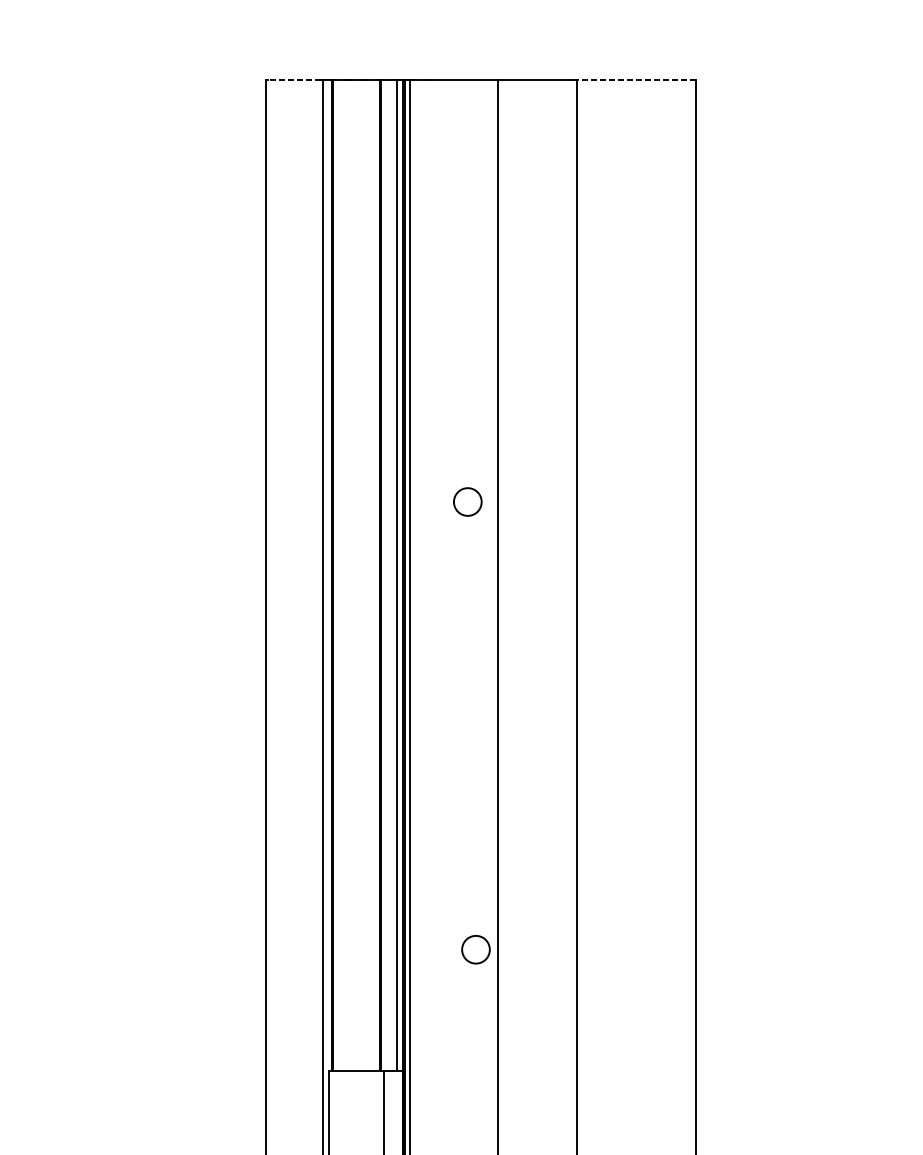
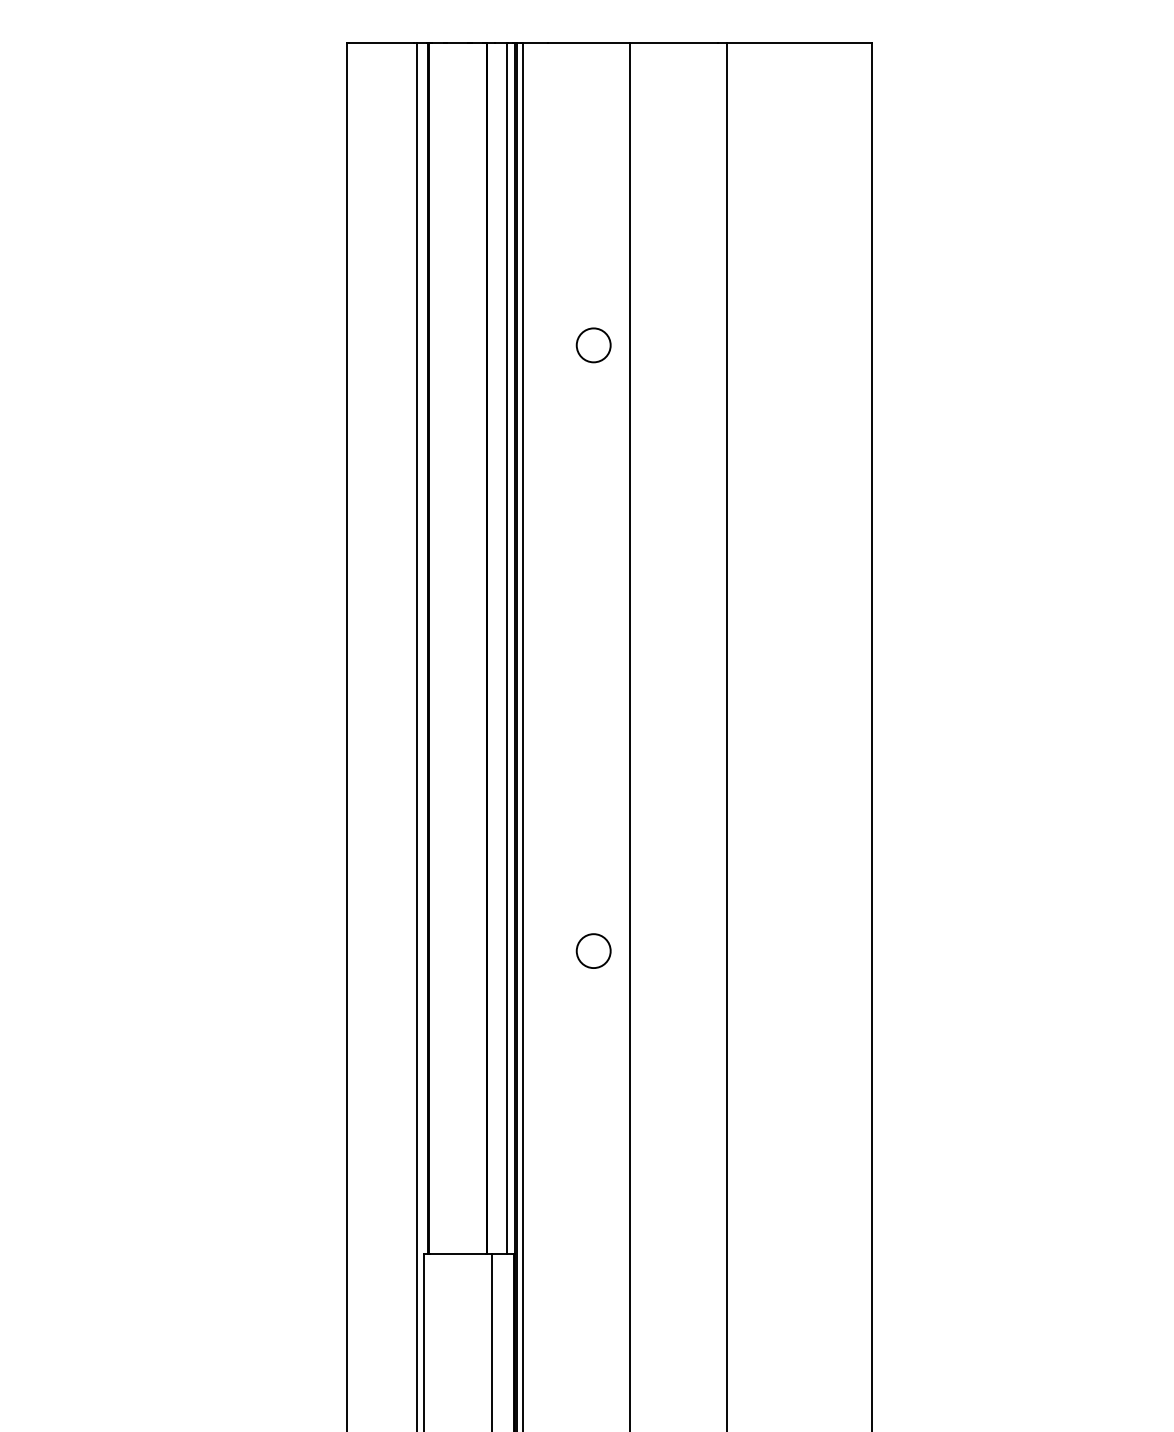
line: (294, 80) -> (381, 42), dashed -> solid
line: (636, 80) -> (799, 42), dashed -> solid
circle: (467, 502) -> (593, 345), moved
circle: (475, 949) -> (593, 950), moved

